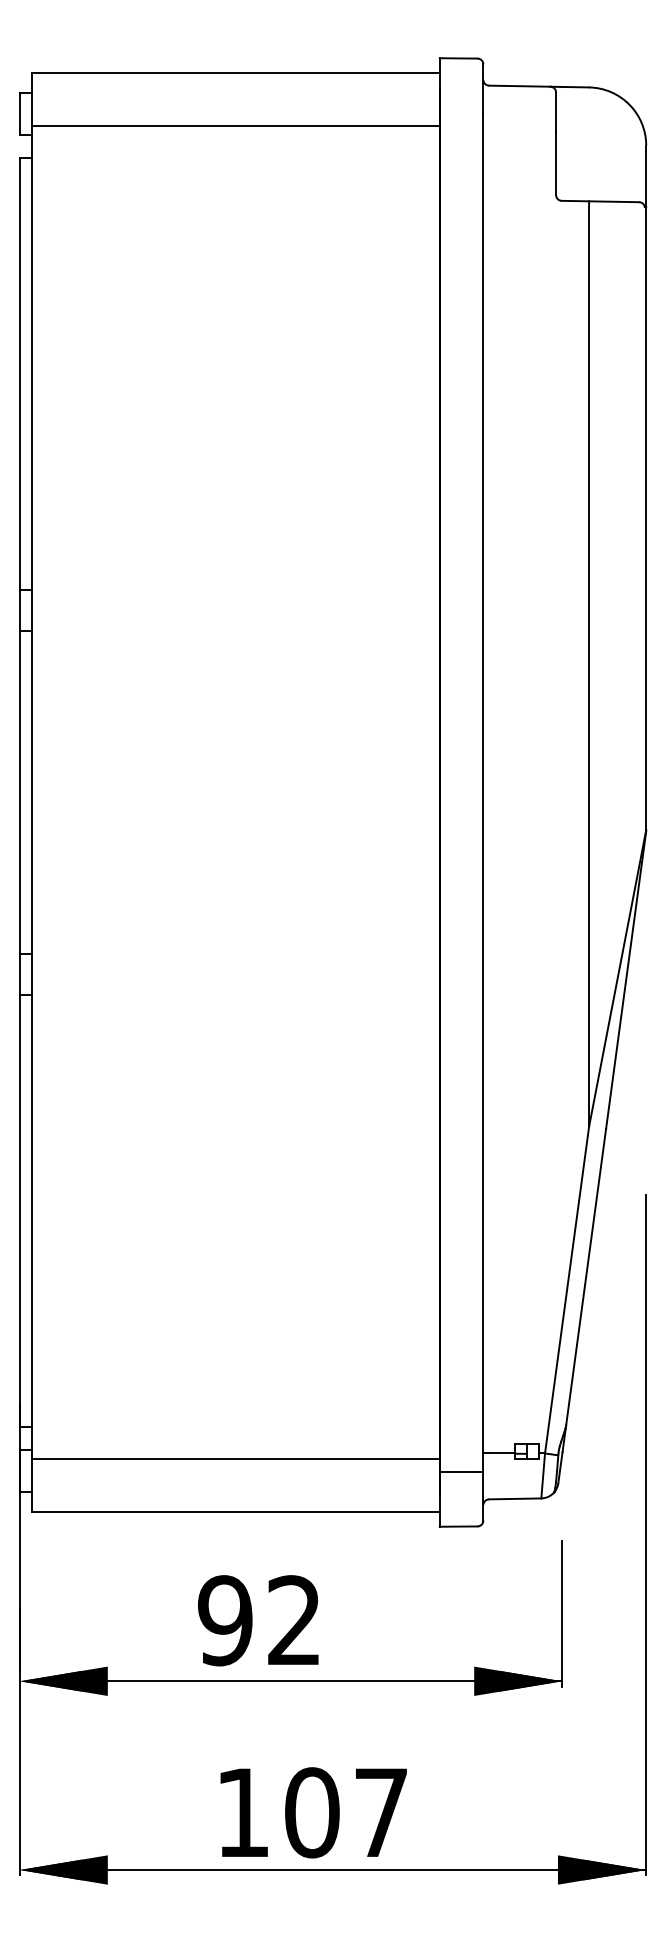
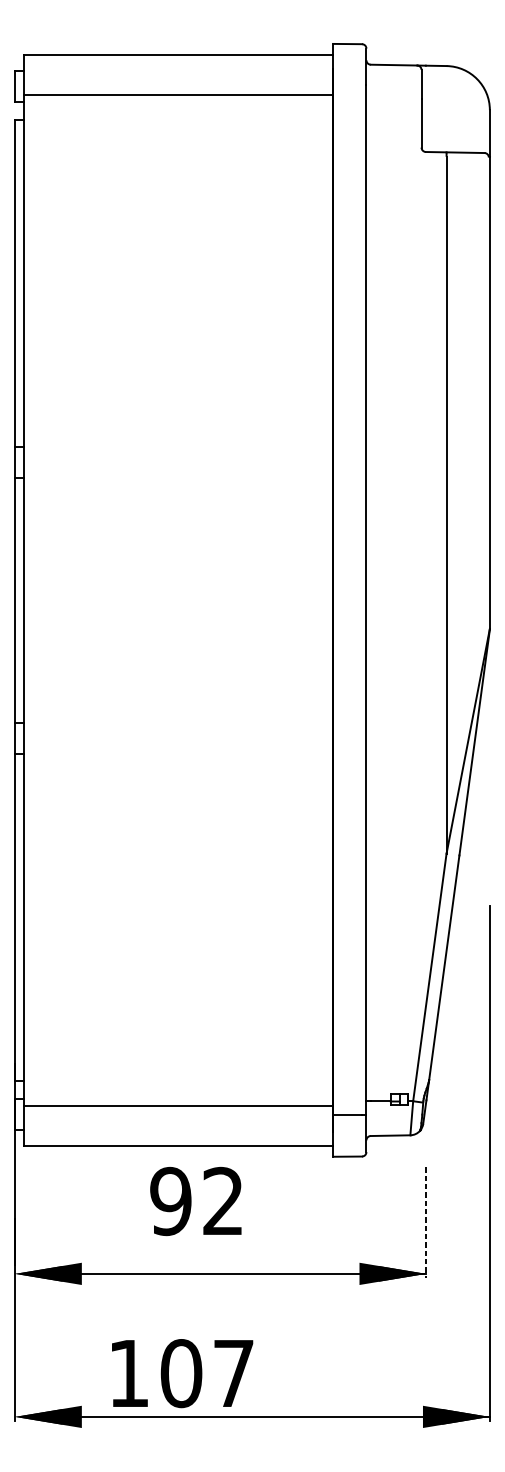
line: (562, 1613) -> (426, 1222), solid -> dashed
text: (258, 1620) -> (196, 1201), moved
text: (313, 1812) -> (182, 1373), moved

